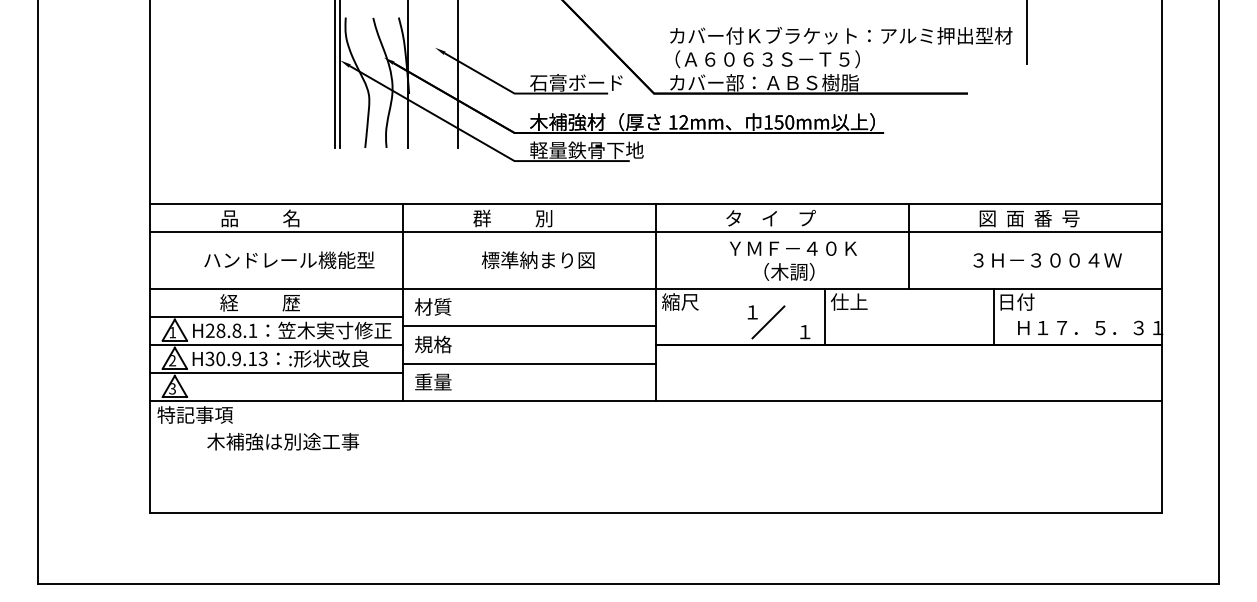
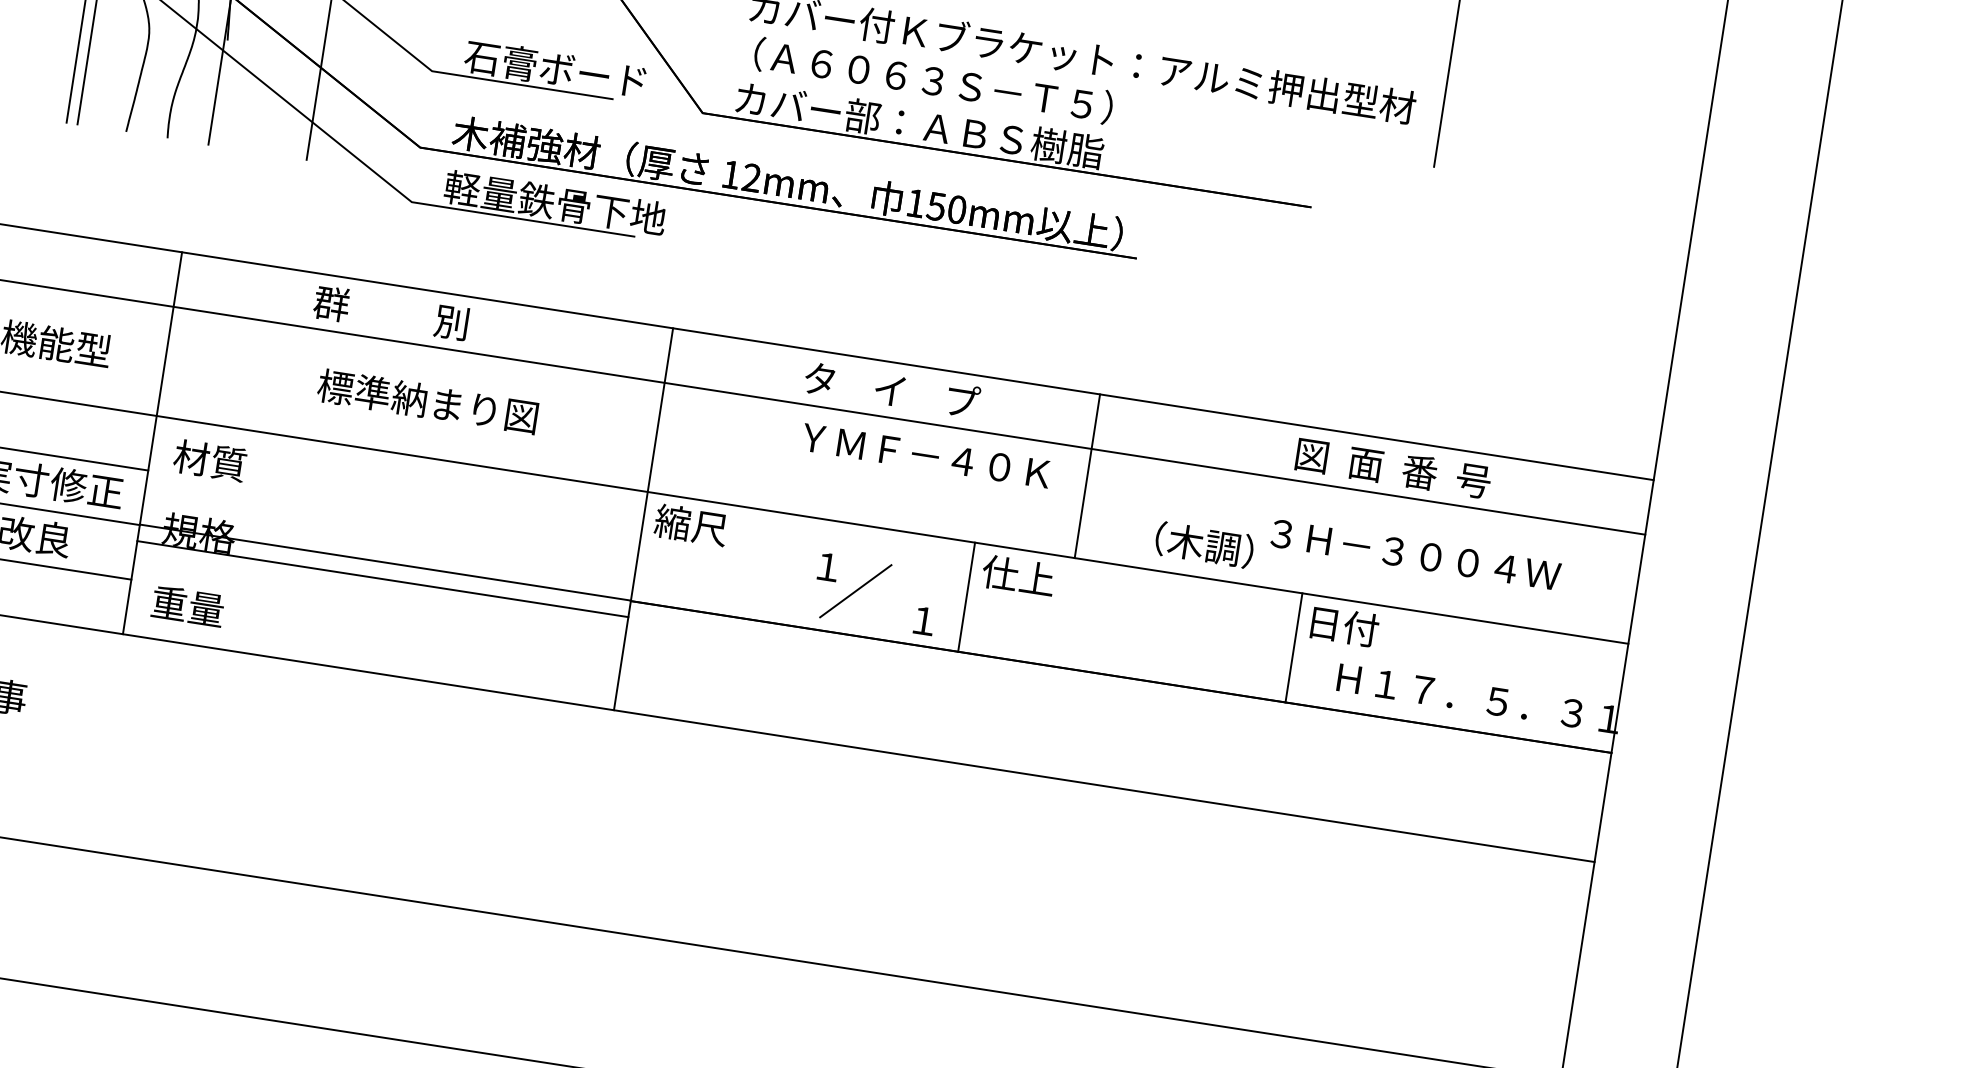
line: (909, 246) -> (1088, 476), moved
text: (789, 271) -> (1204, 544), moved
line: (528, 326) -> (381, 579), moved
line: (528, 363) -> (383, 562), moved

